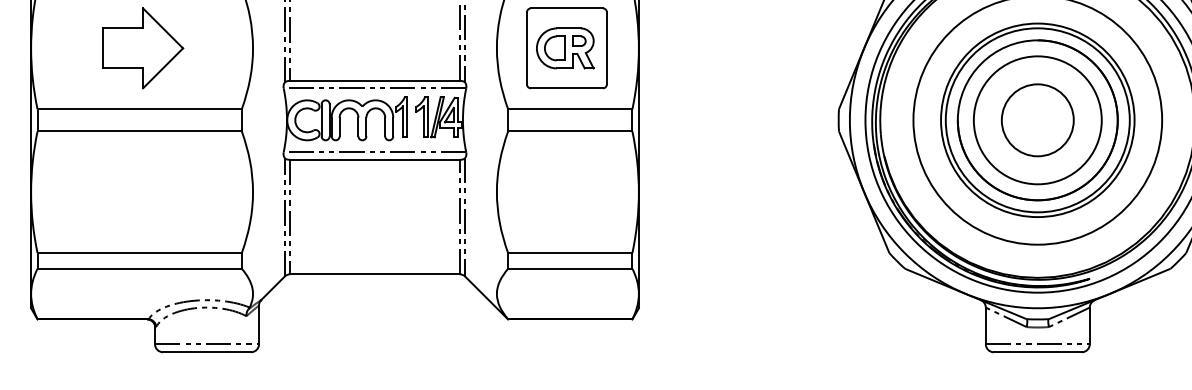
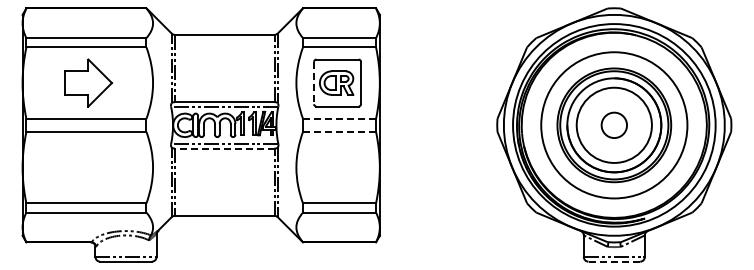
line: (527, 49) -> (314, 83), solid -> dashed
line: (570, 108) -> (339, 118), solid -> dashed
circle: (1038, 120) -> (614, 125), size x0.6
line: (570, 130) -> (339, 131), solid -> dashed
line: (374, 159) -> (224, 148), solid -> dashed
line: (1038, 351) -> (614, 261), solid -> dashed

